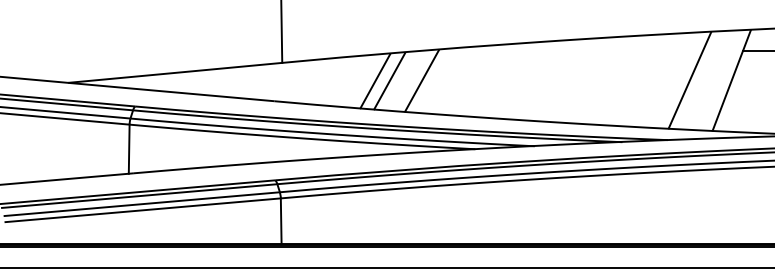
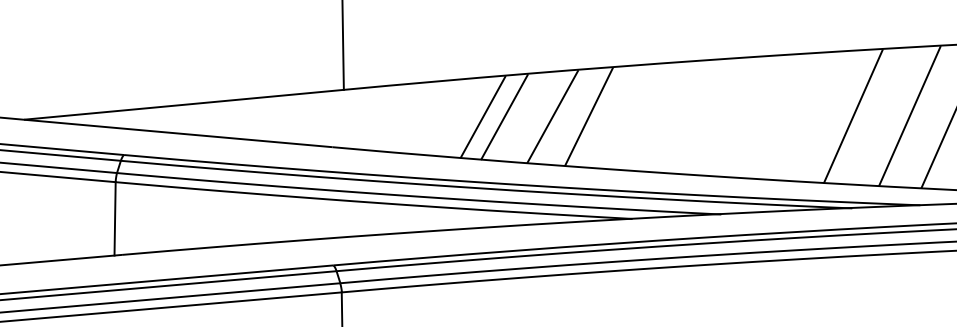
line: (446, 80) -> (589, 116), added
line: (622, 80) -> (852, 116), added
line: (660, 80) -> (909, 116), added

